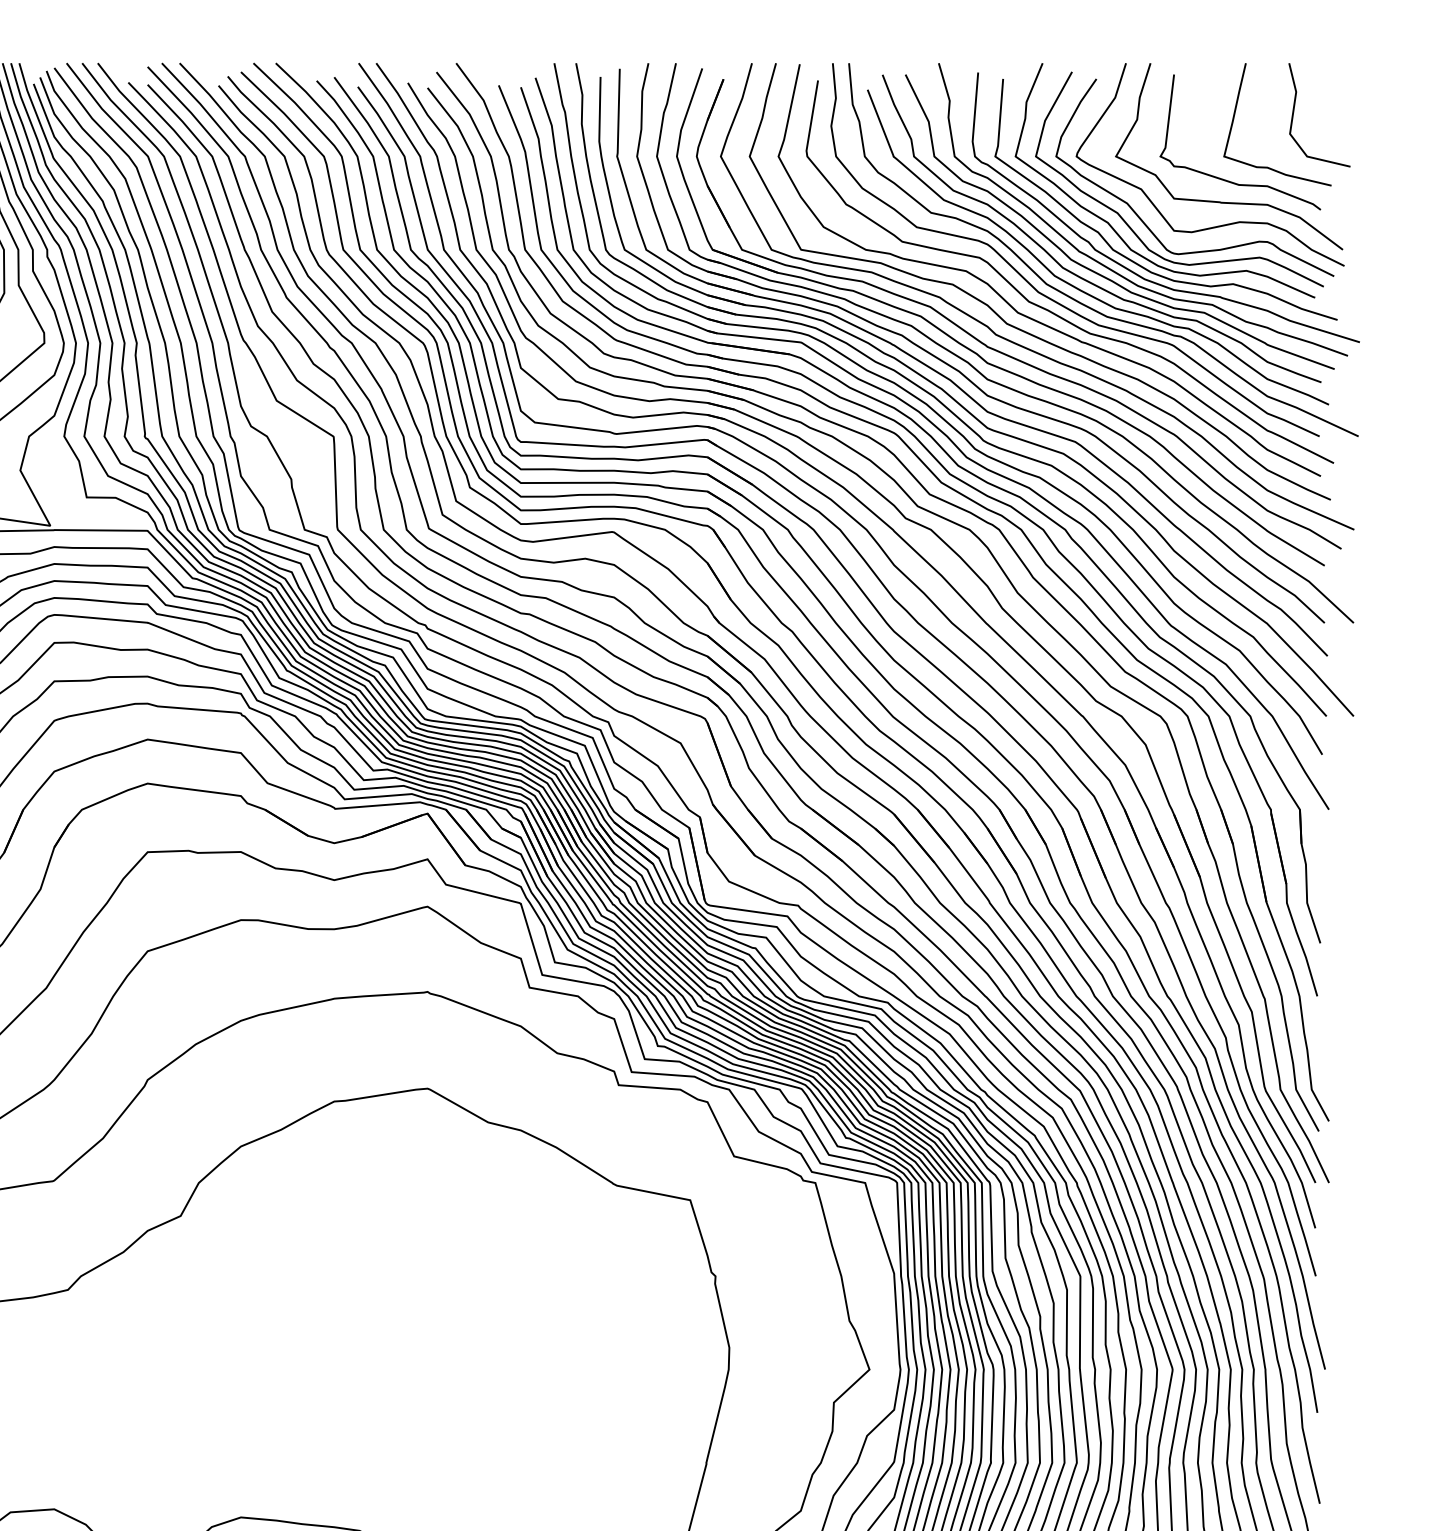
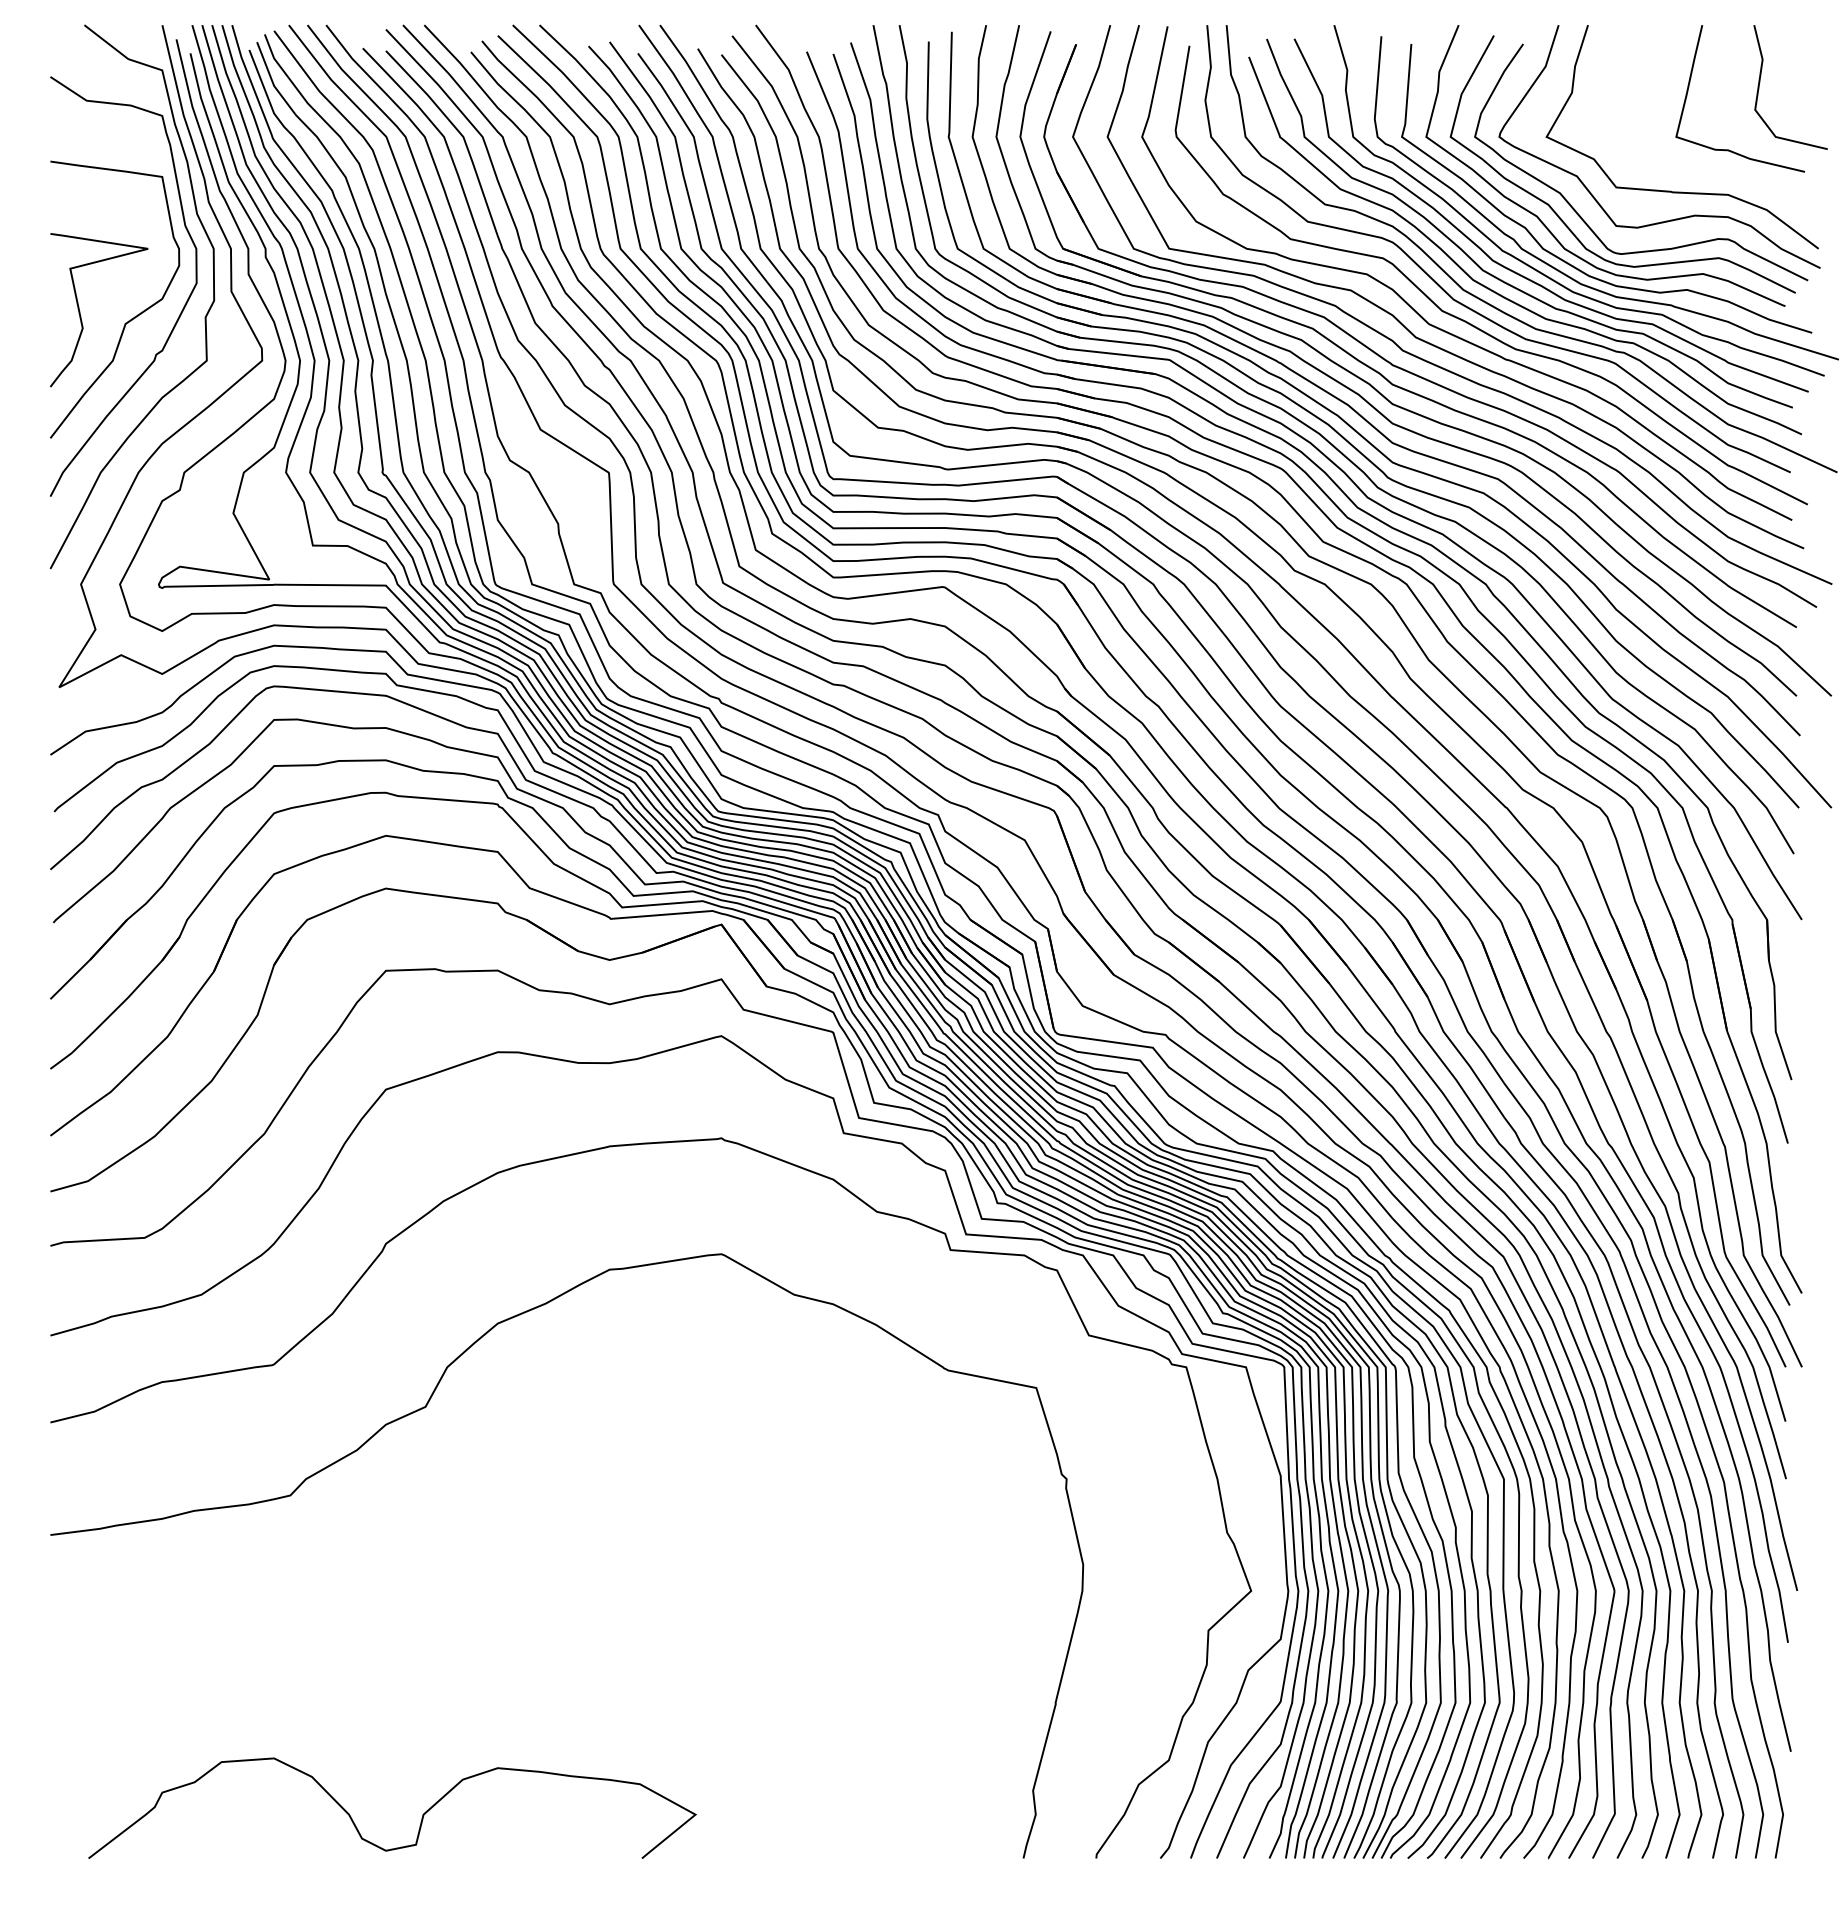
curve: (1227, 180) -> (1680, 165), removed

